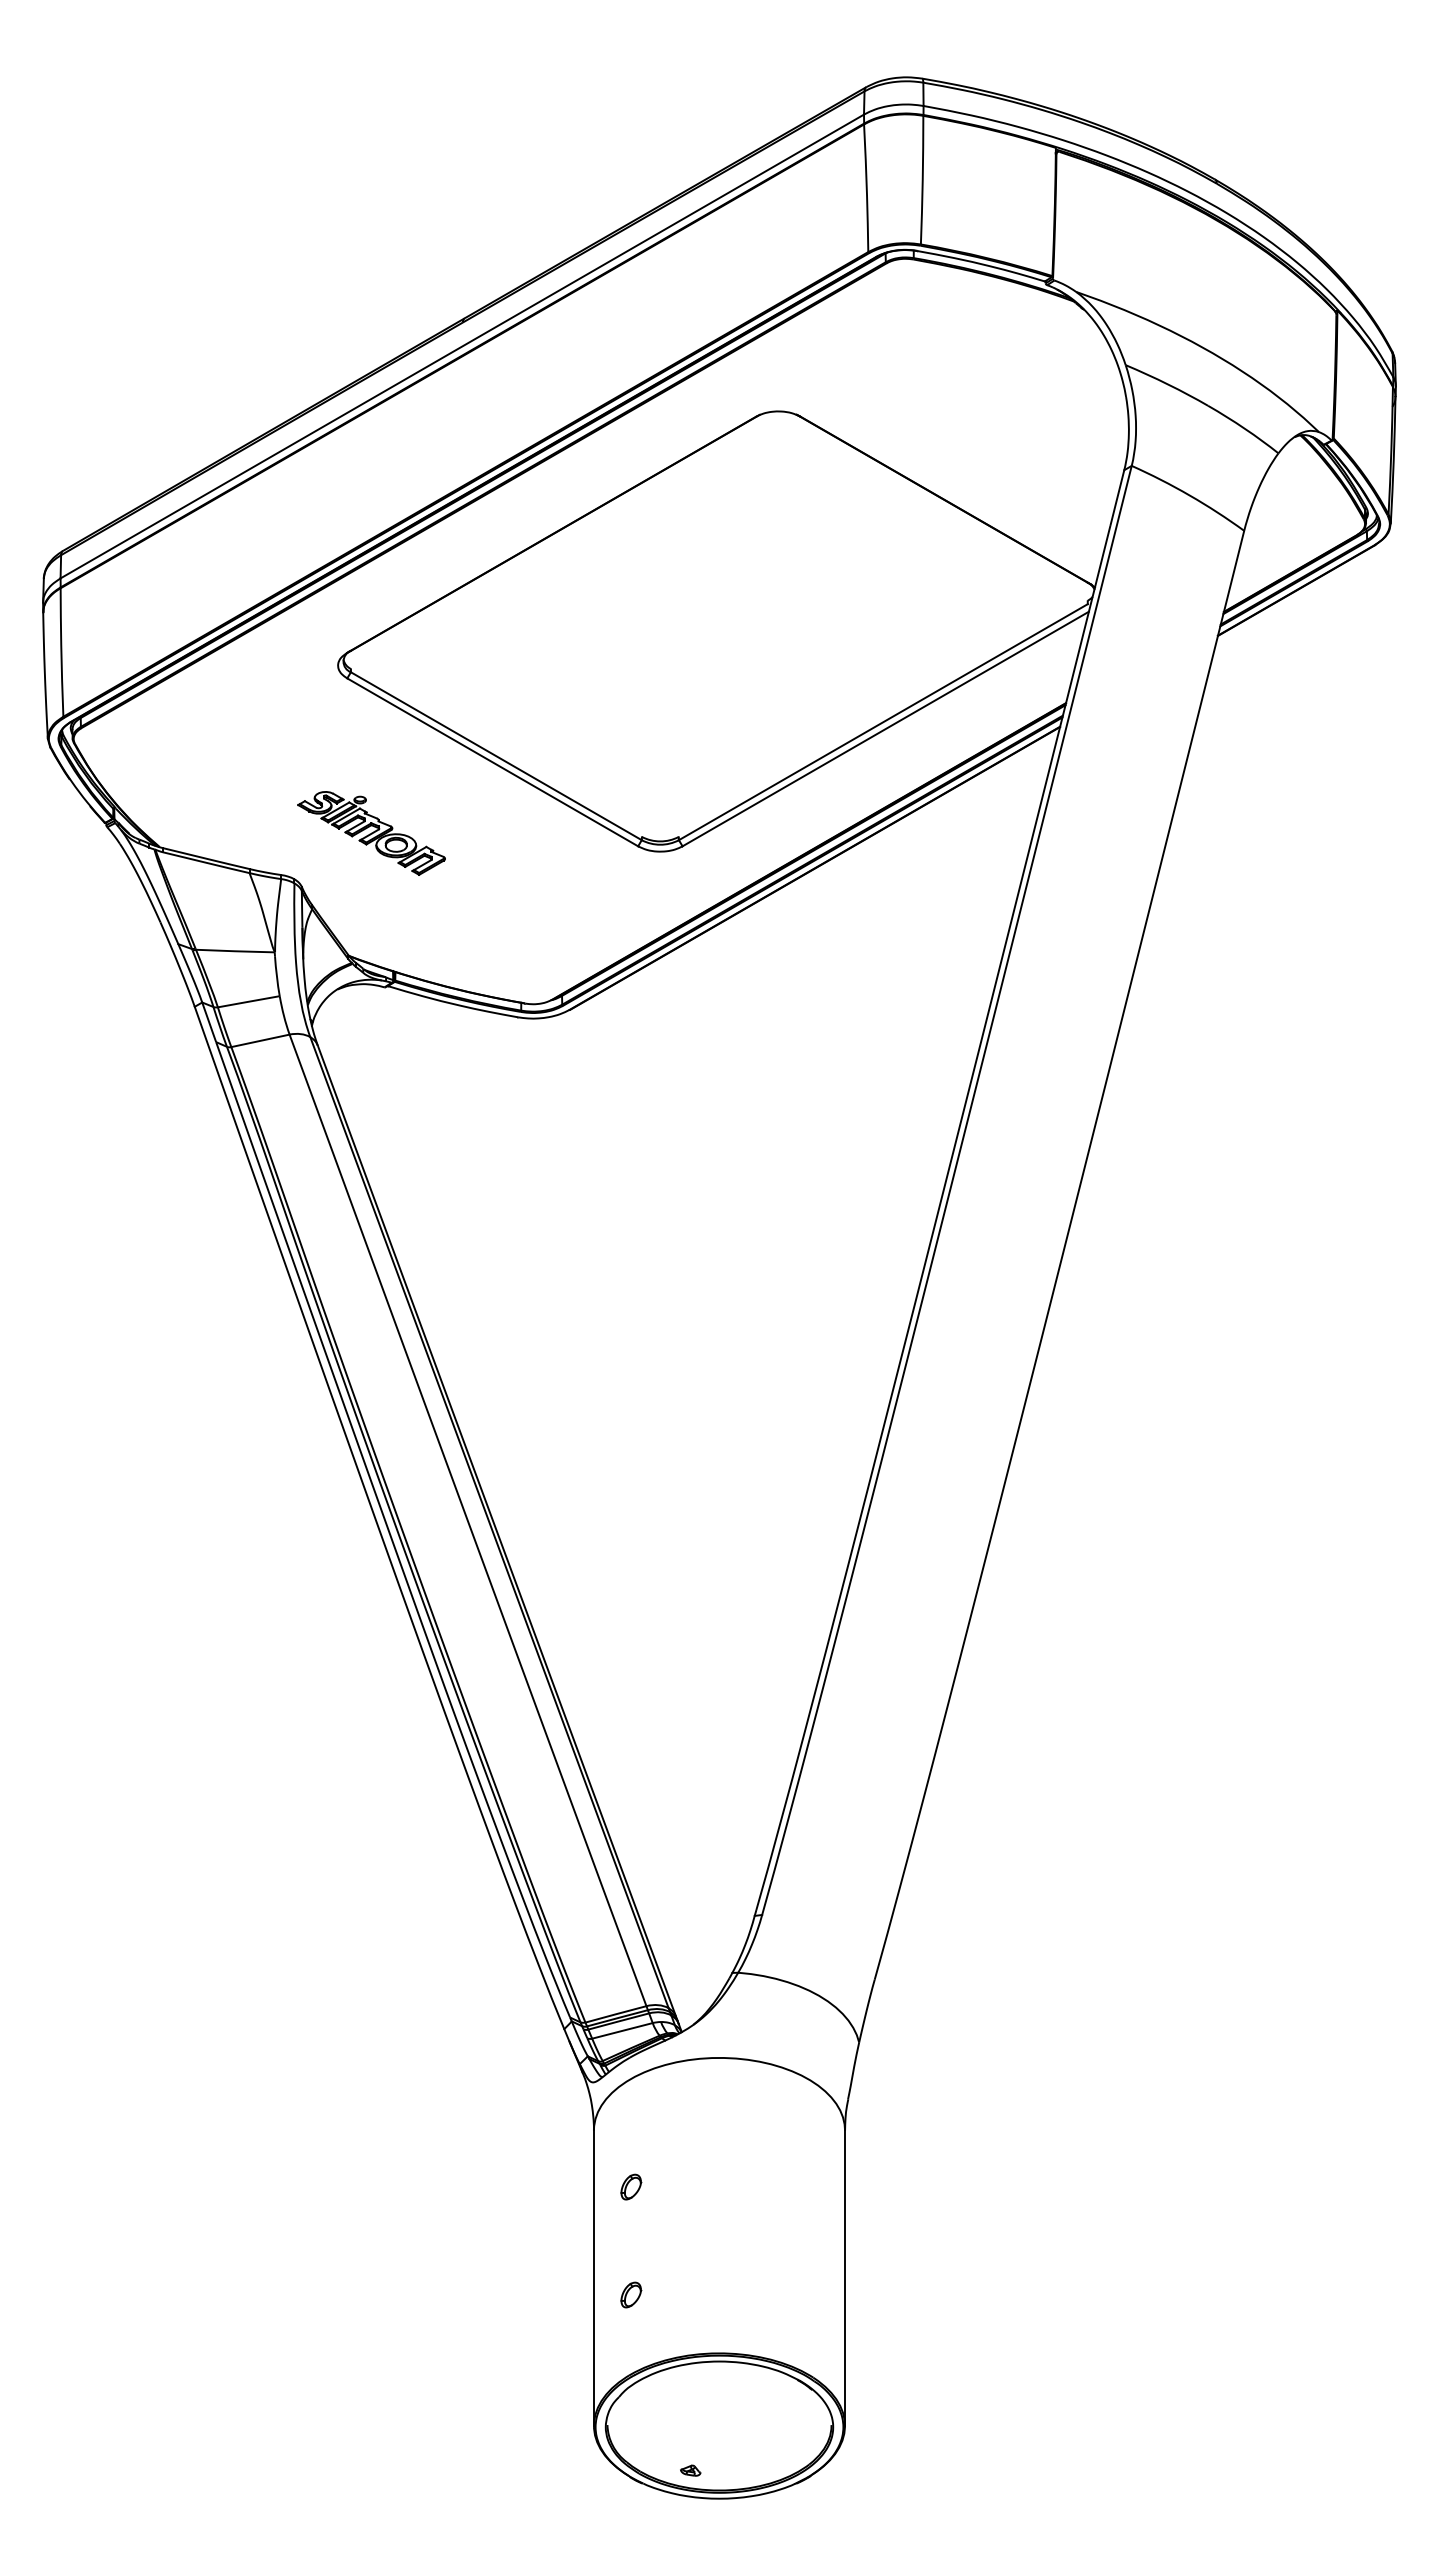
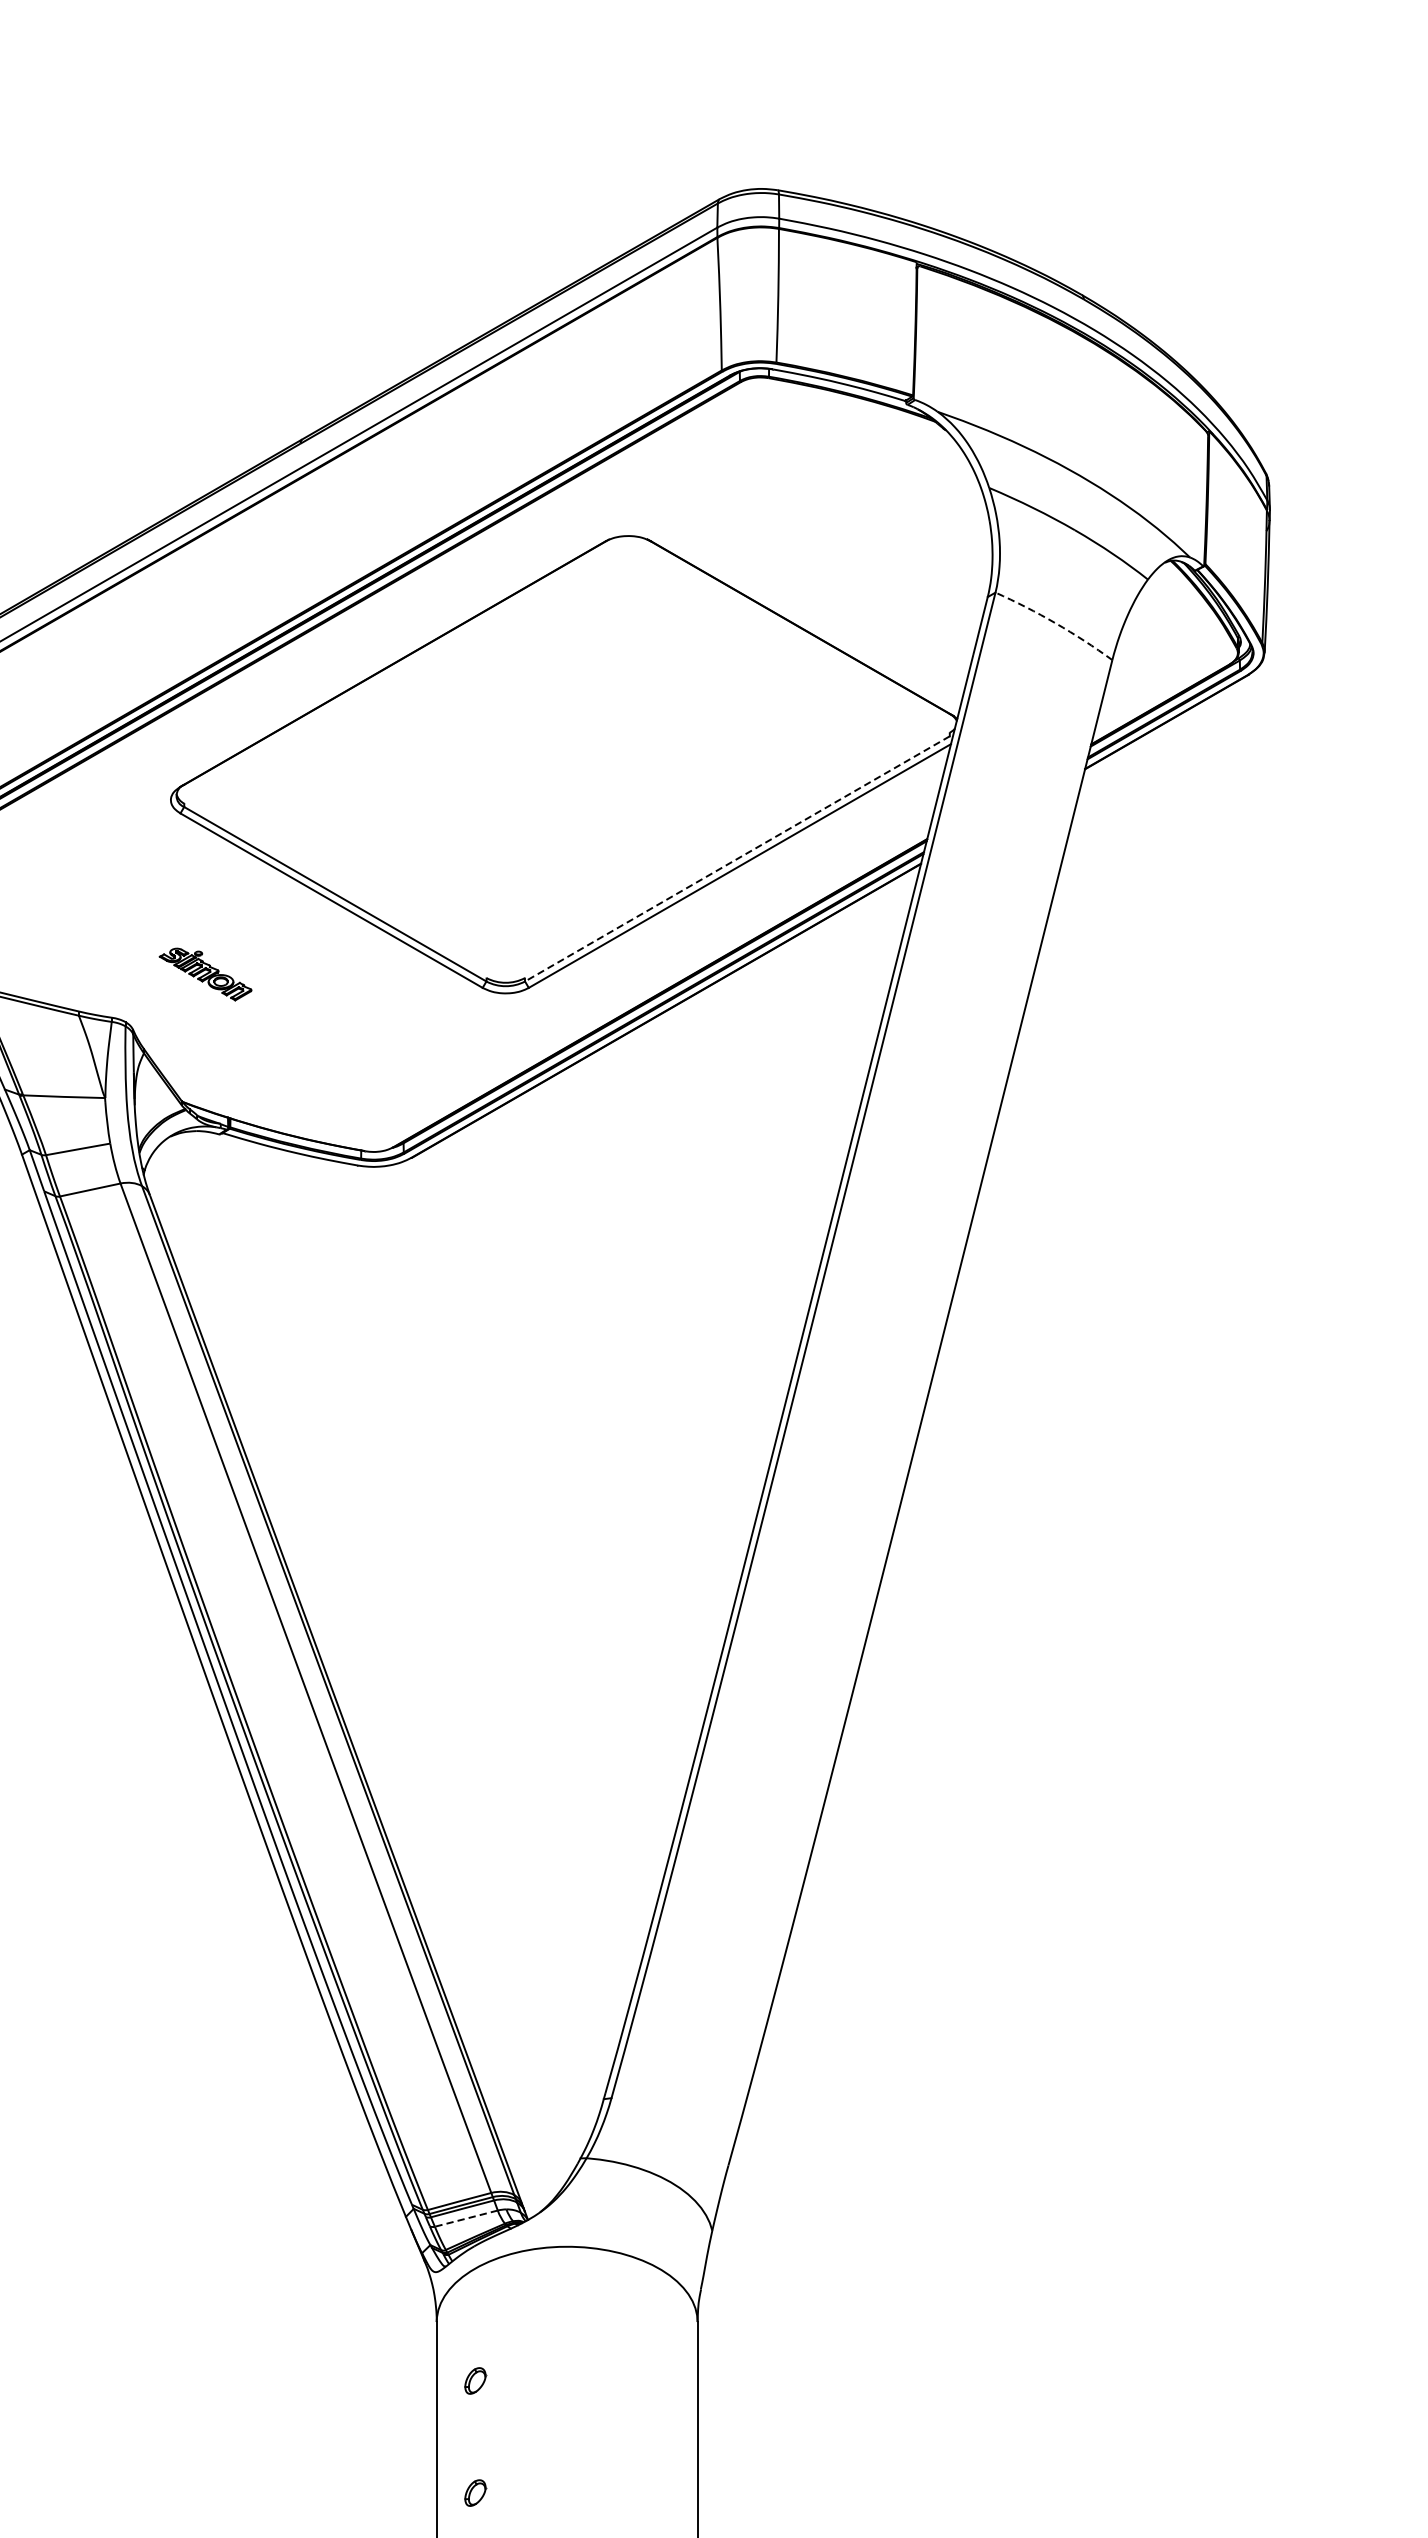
arc: (1189, 495) -> (1055, 623), solid -> dashed
line: (882, 722) -> (736, 859), solid -> dashed
part: (371, 833) -> (205, 974), size x0.6
line: (621, 2031) -> (465, 2219), solid -> dashed

